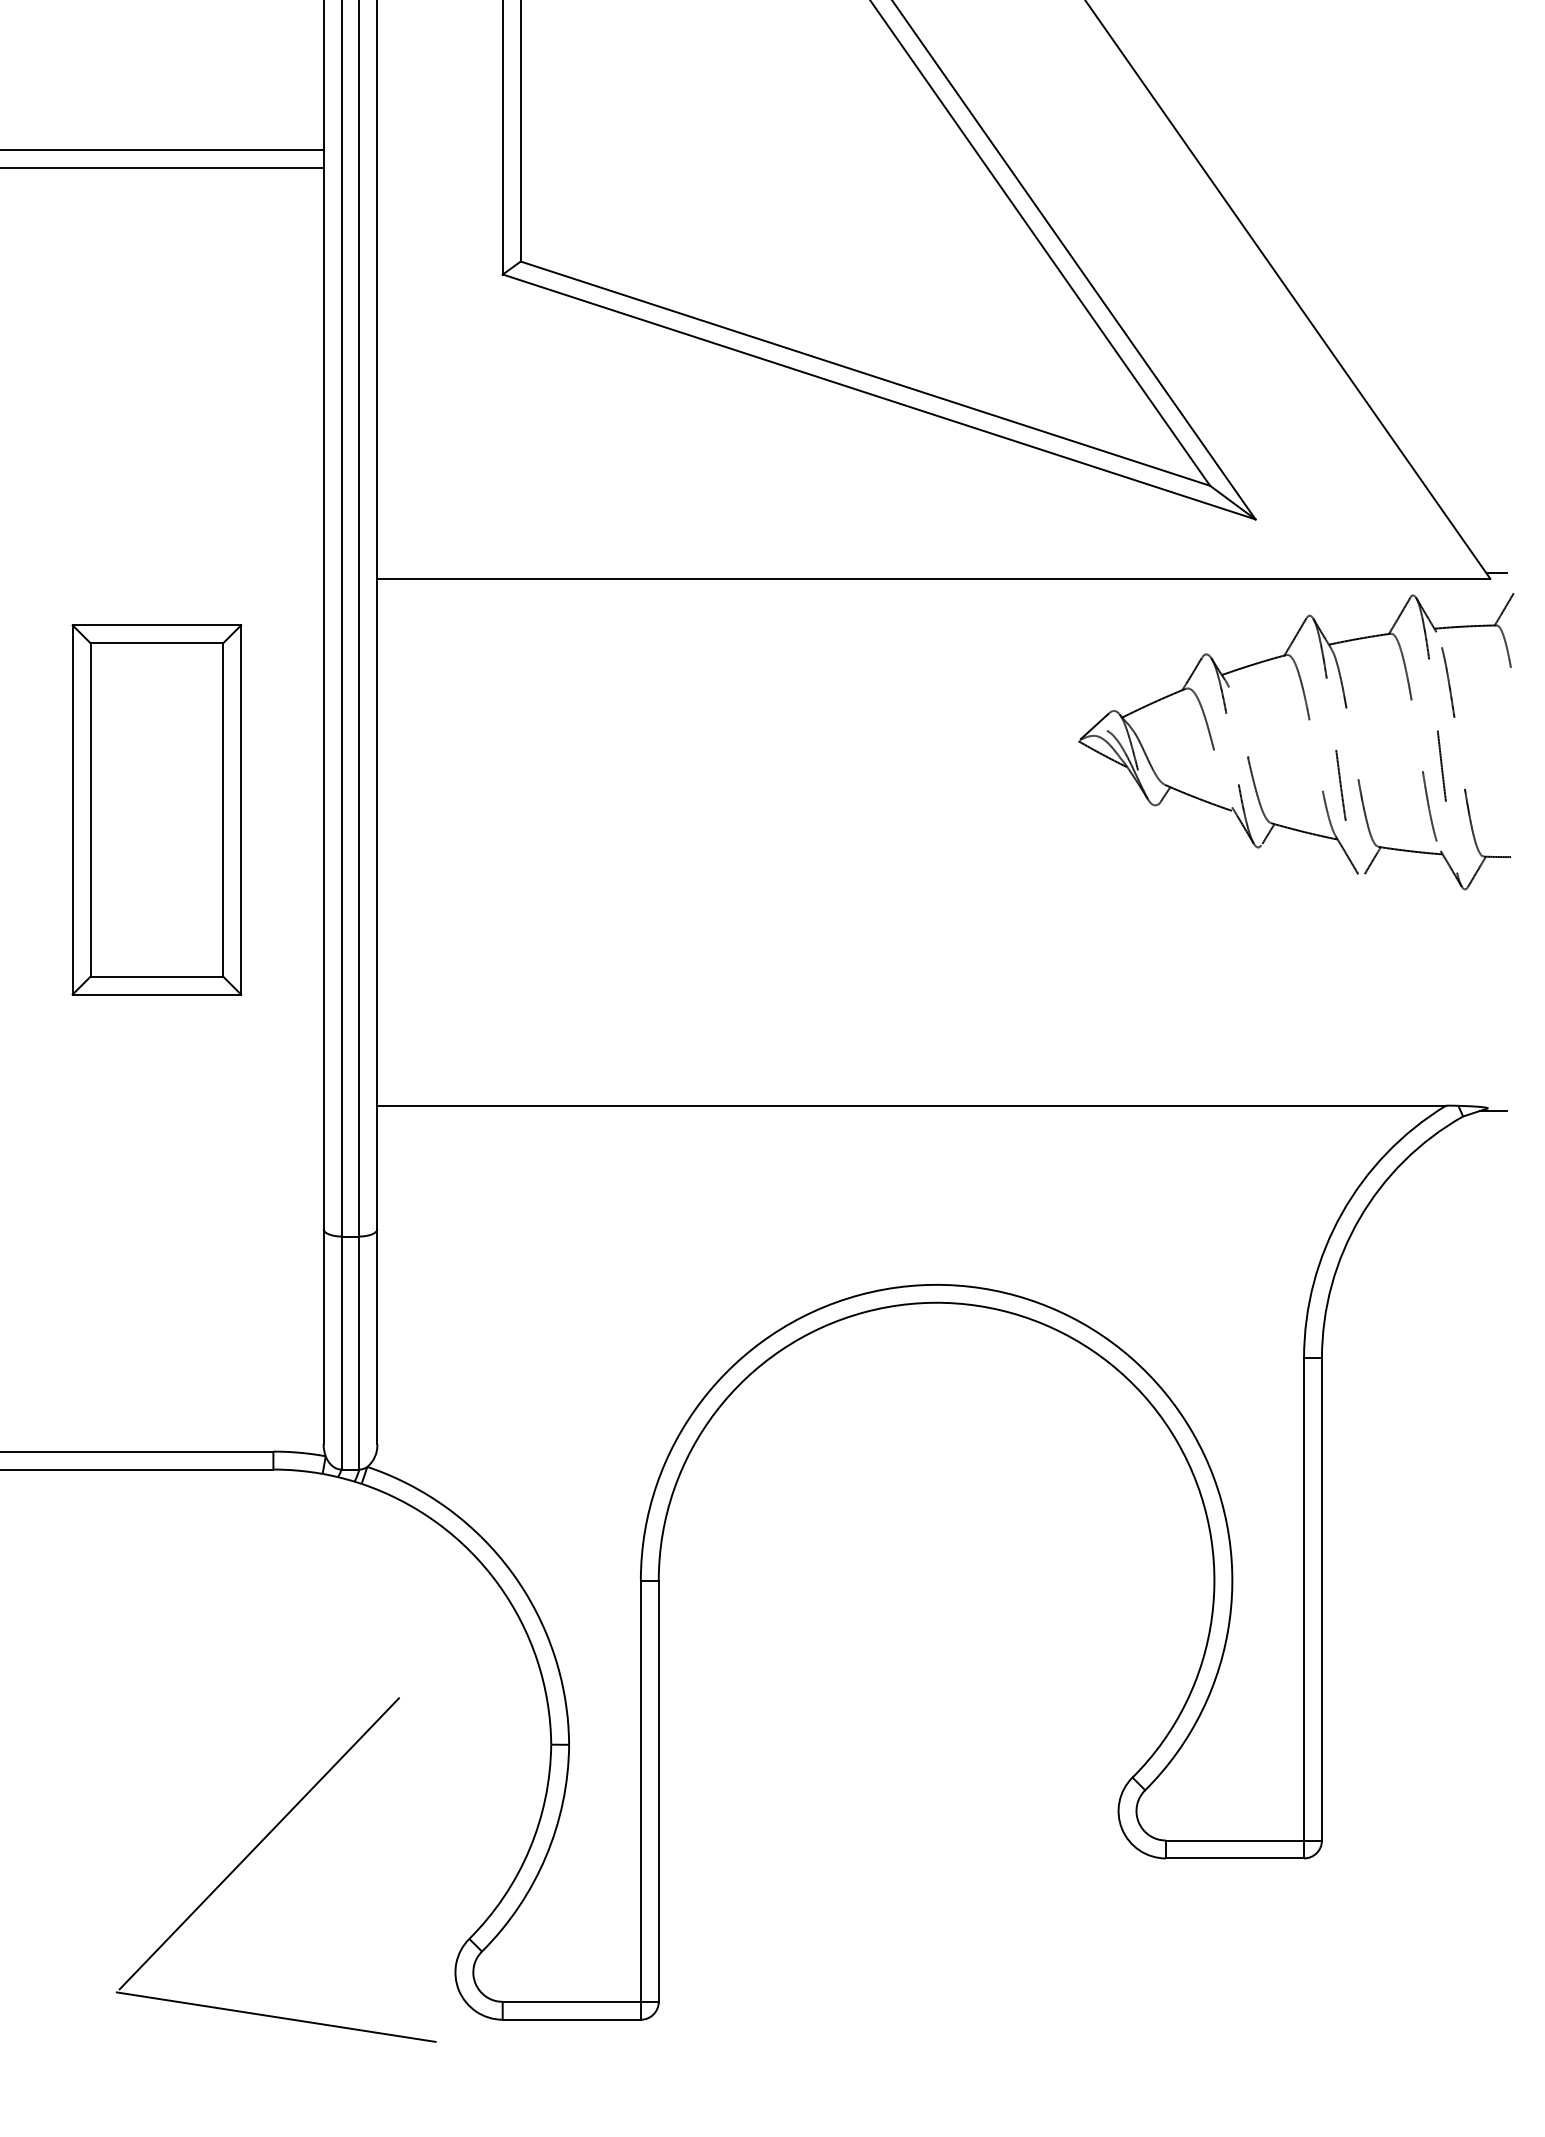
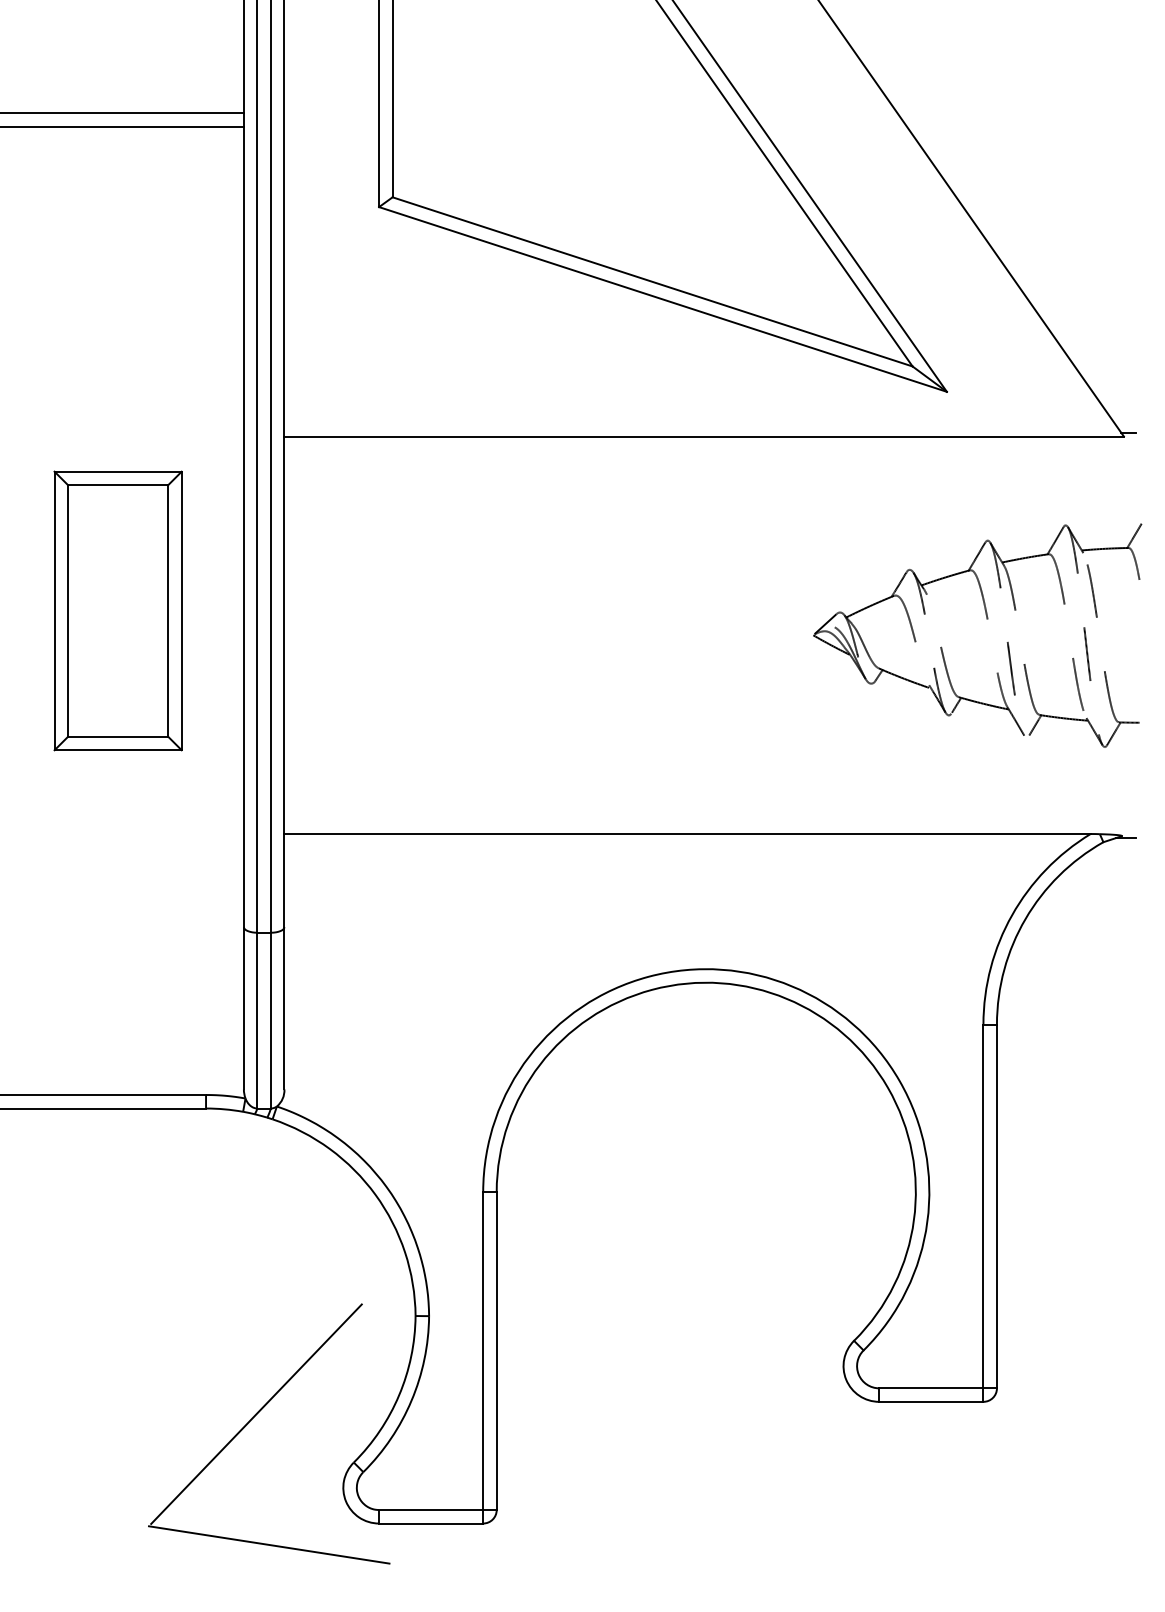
part: (1308, 720) -> (986, 619), moved
part: (255, 1849) -> (253, 1418), moved

